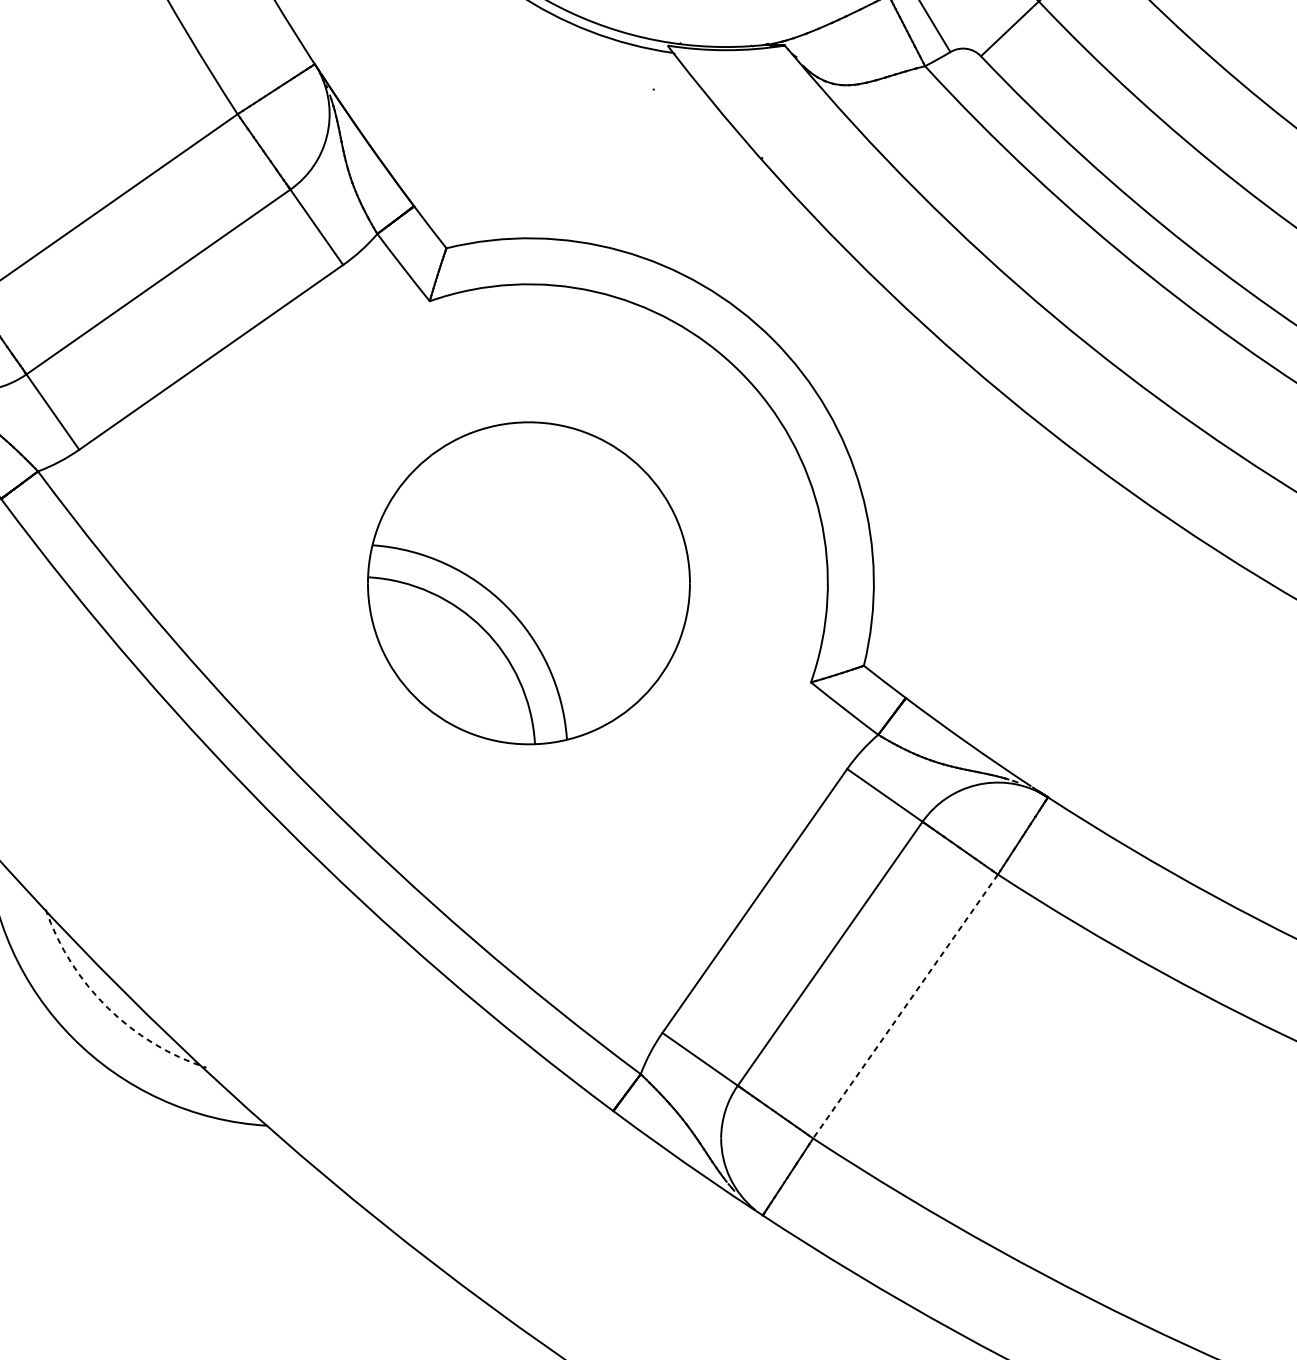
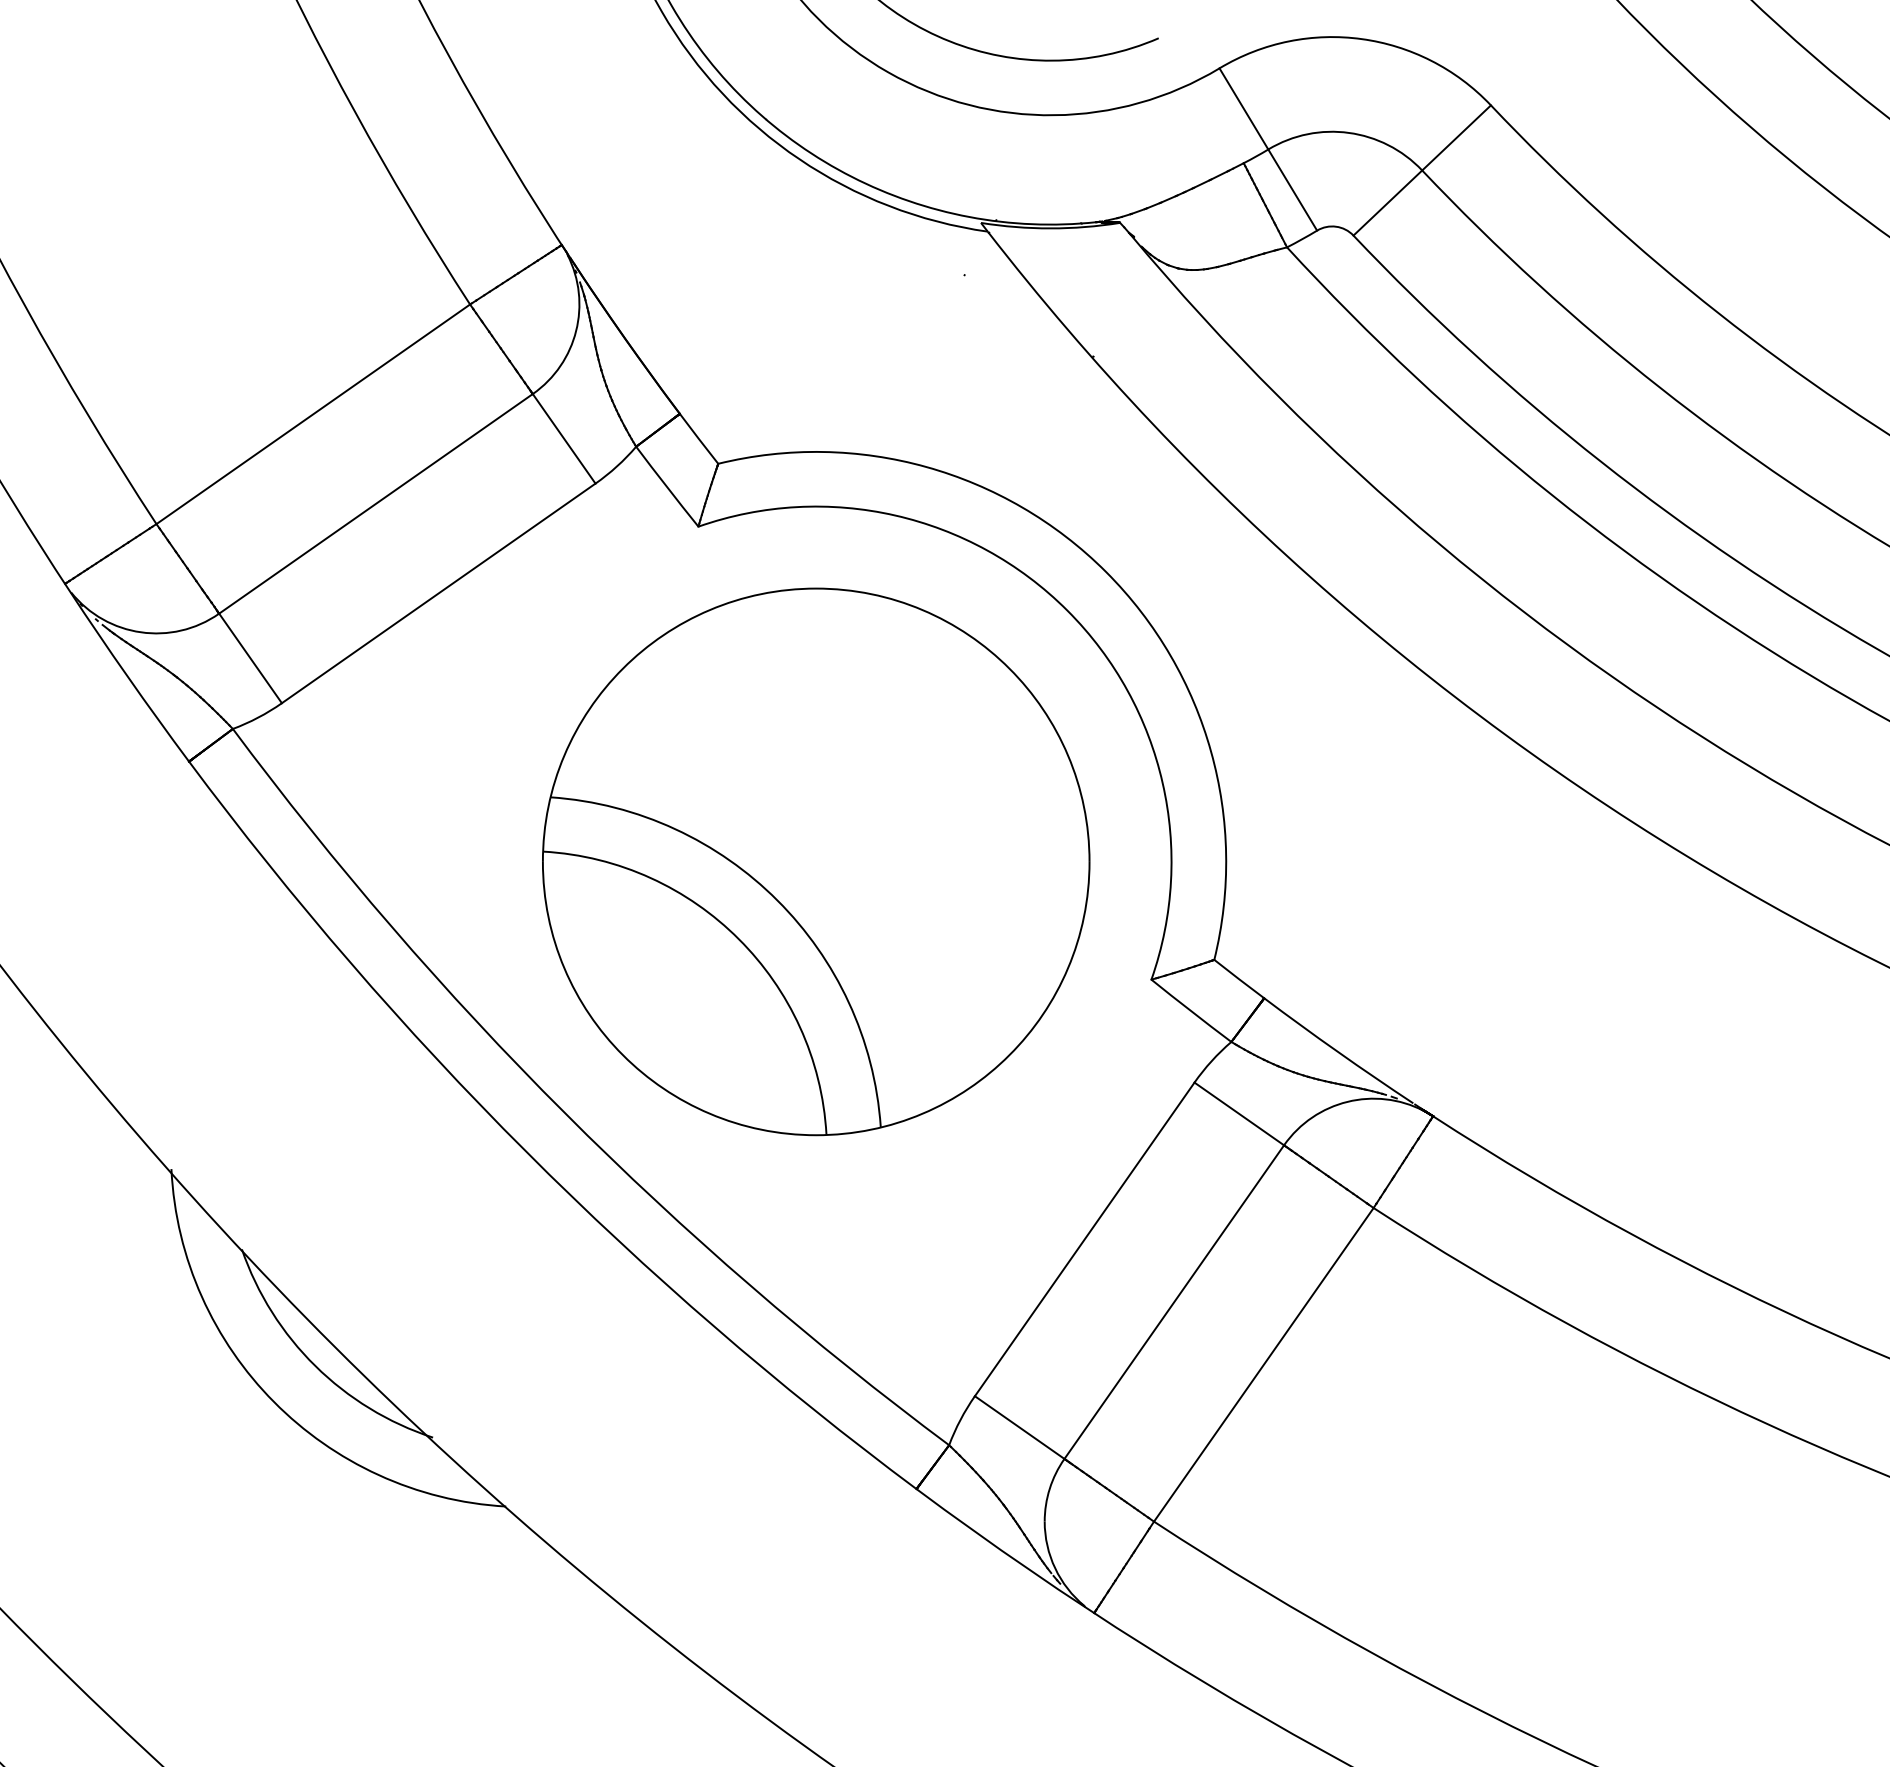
part: (529, 582) -> (816, 861), size x1.43
arc: (107, 1007) -> (315, 1366), dashed -> solid
line: (905, 1007) -> (1263, 1365), dashed -> solid

